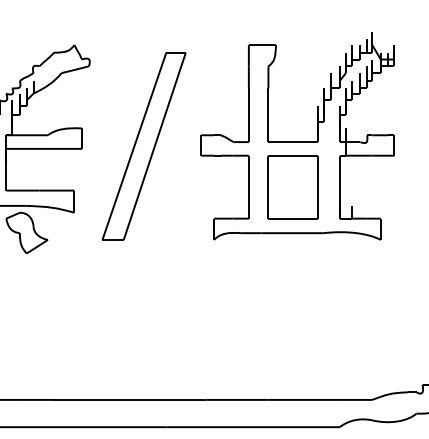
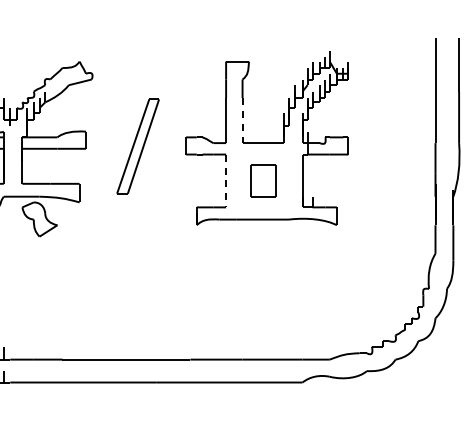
line: (268, 115) -> (242, 120), solid -> dashed
part: (143, 146) -> (137, 146), size x0.6
part: (293, 186) -> (263, 180), size x0.6
line: (249, 187) -> (226, 181), solid -> dashed

